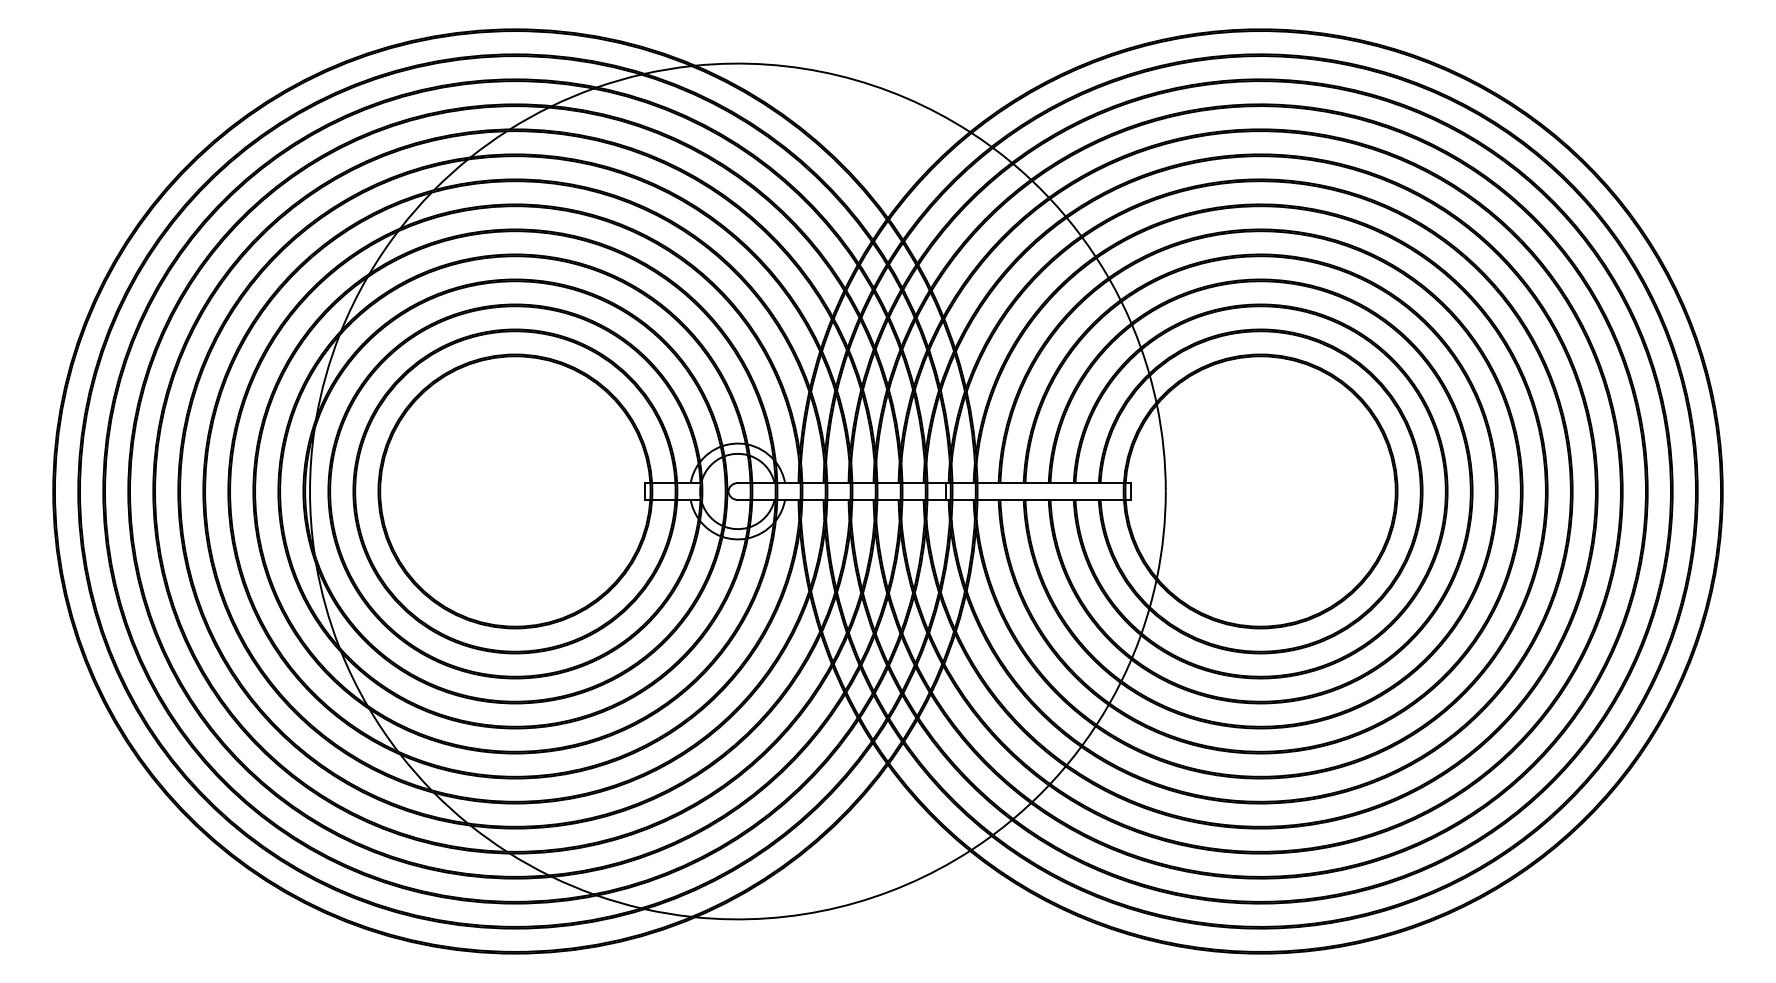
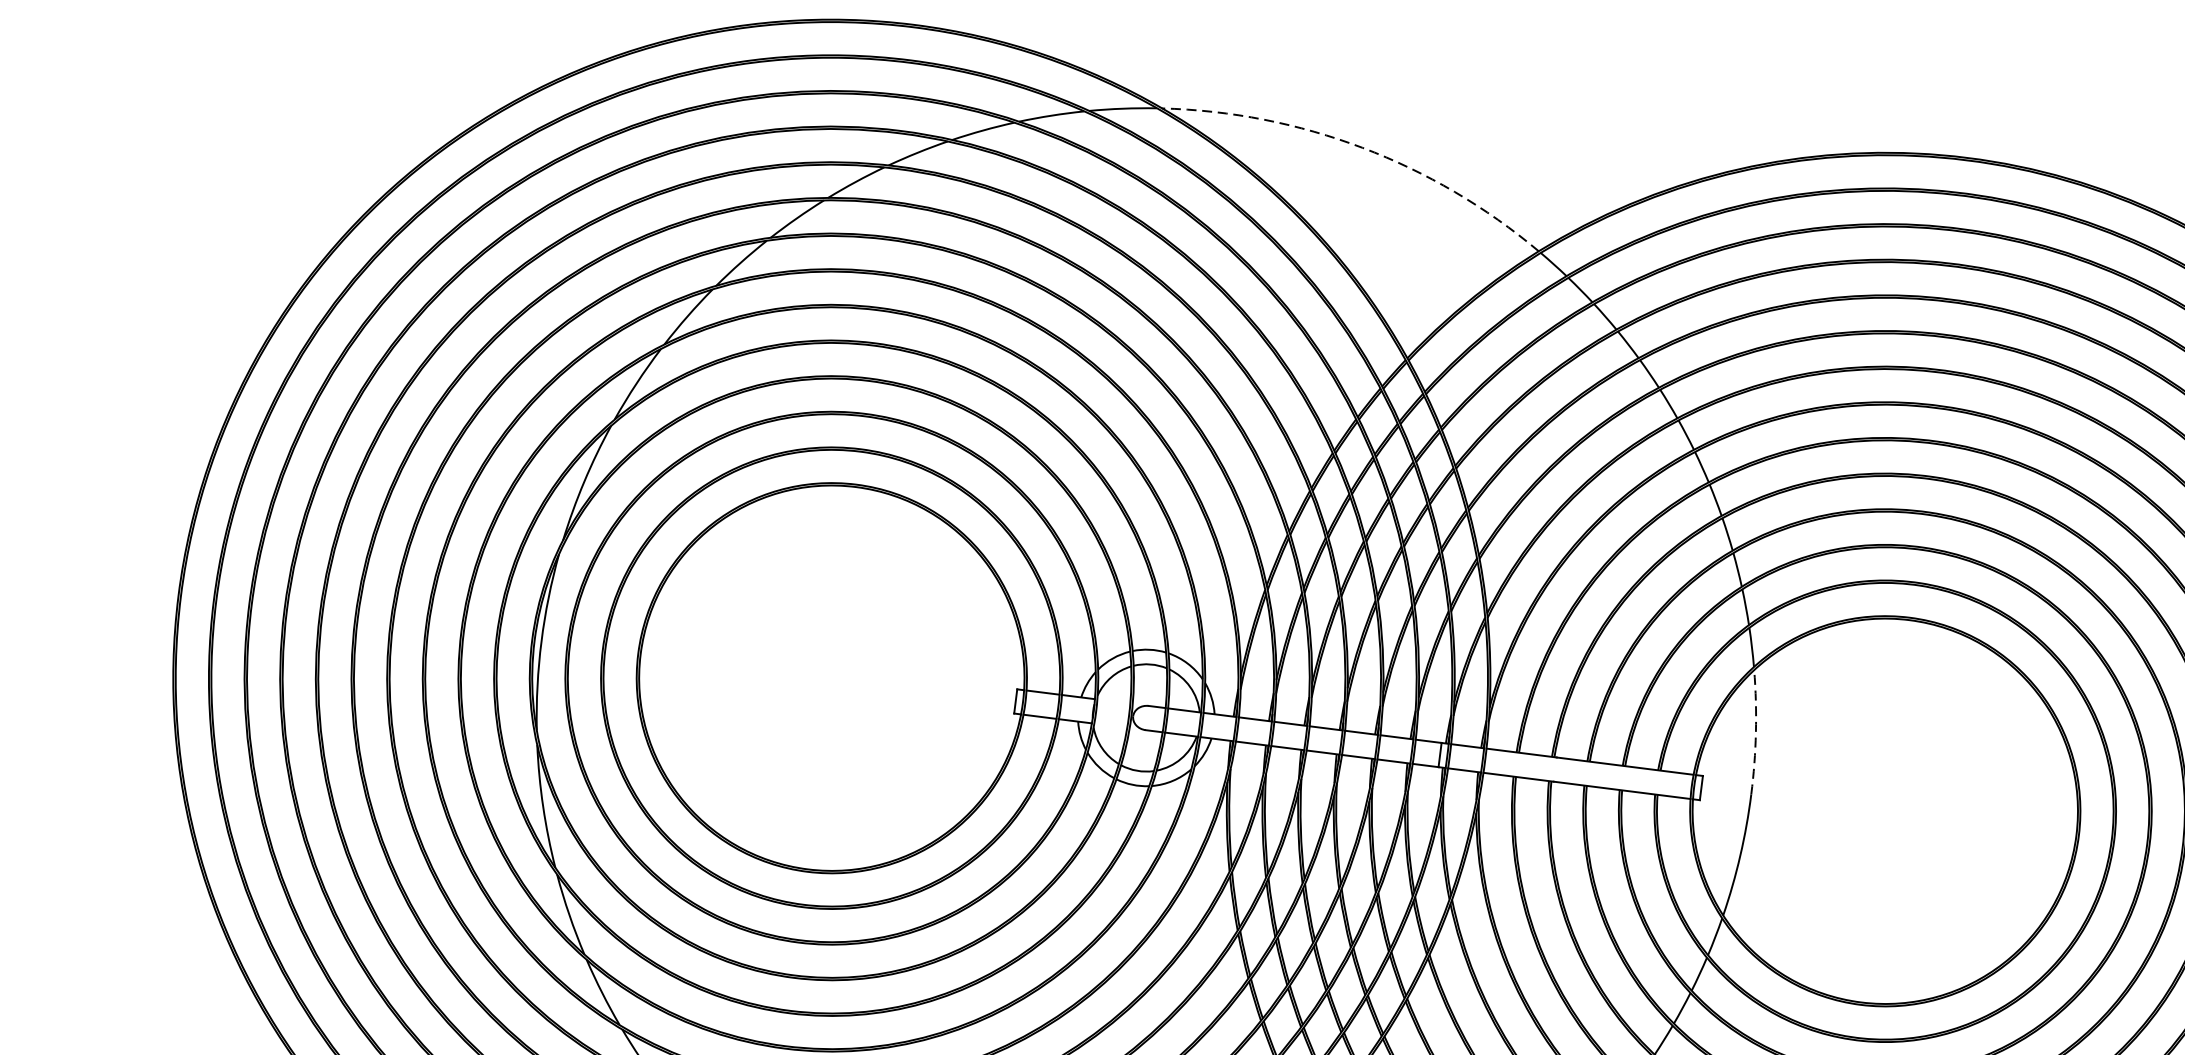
arc: (838, 75) -> (1362, 147), solid -> dashed
arc: (1163, 447) -> (1755, 731), solid -> dashed

